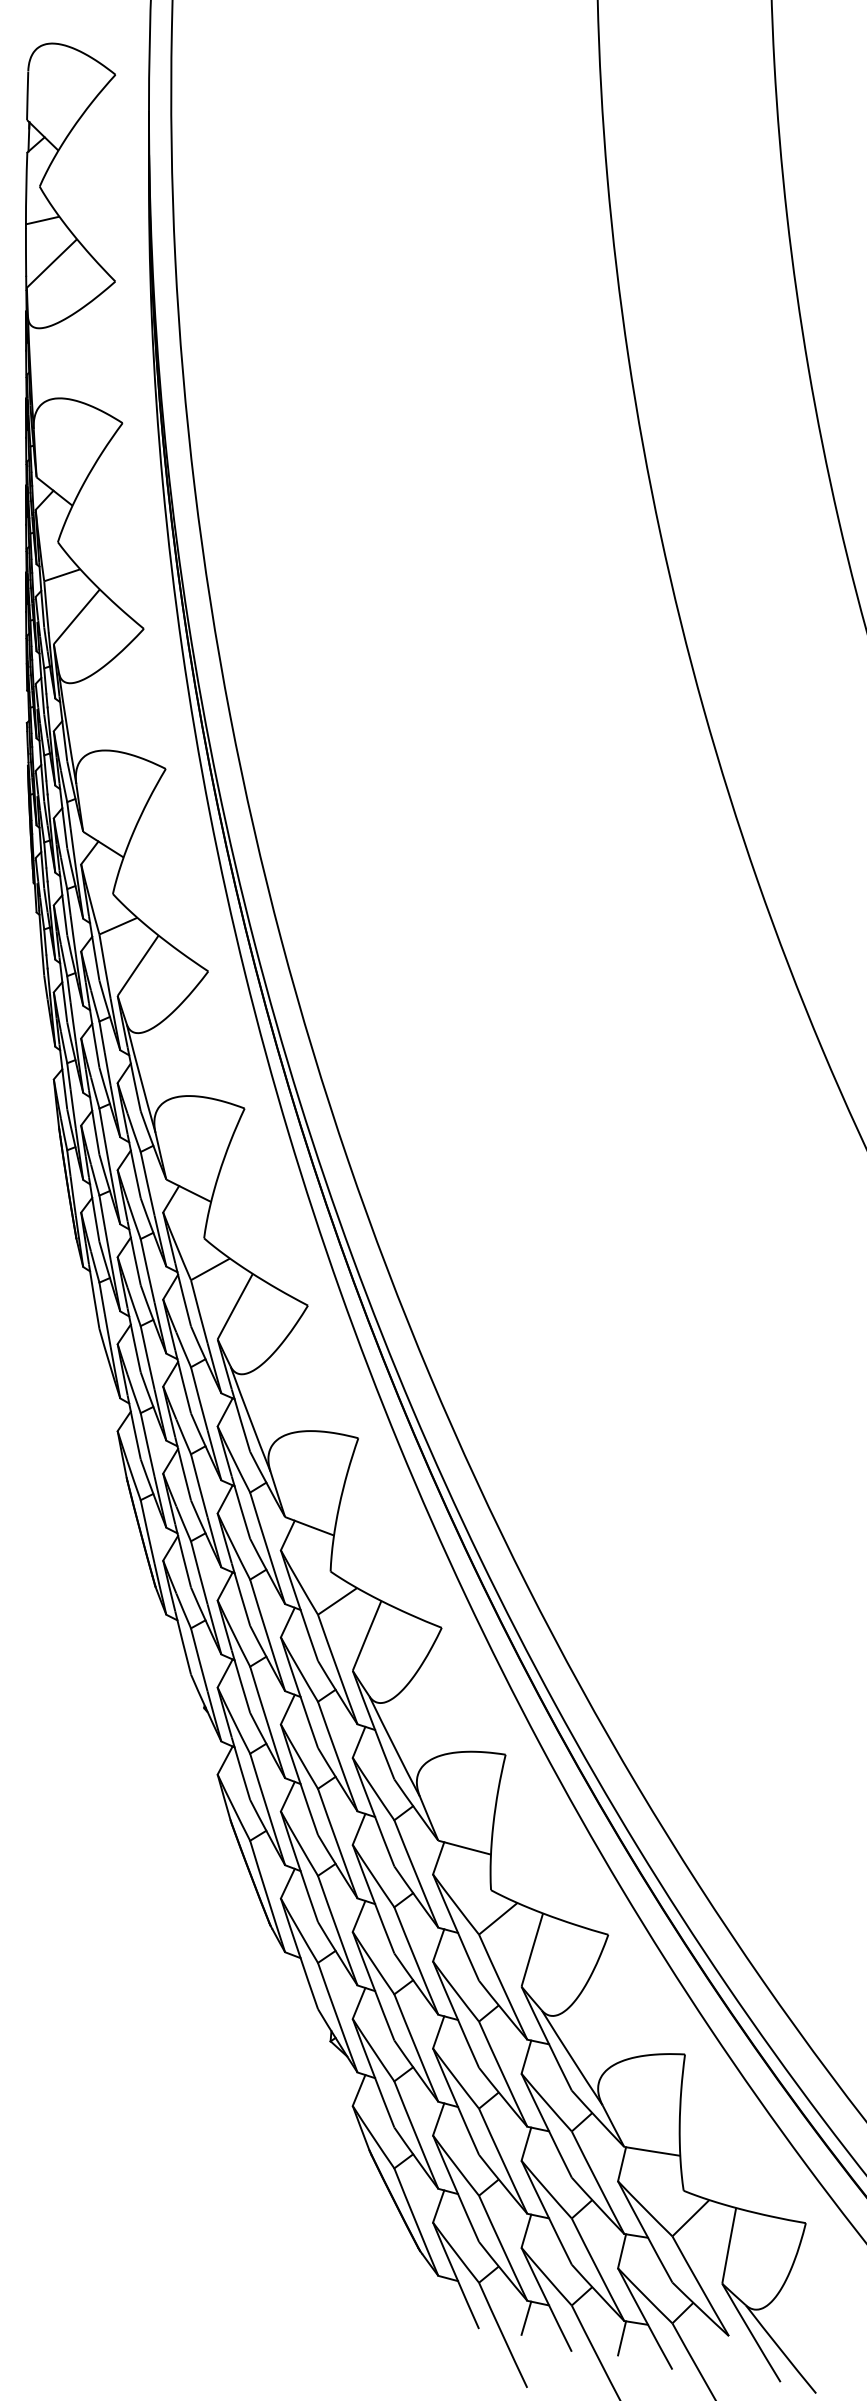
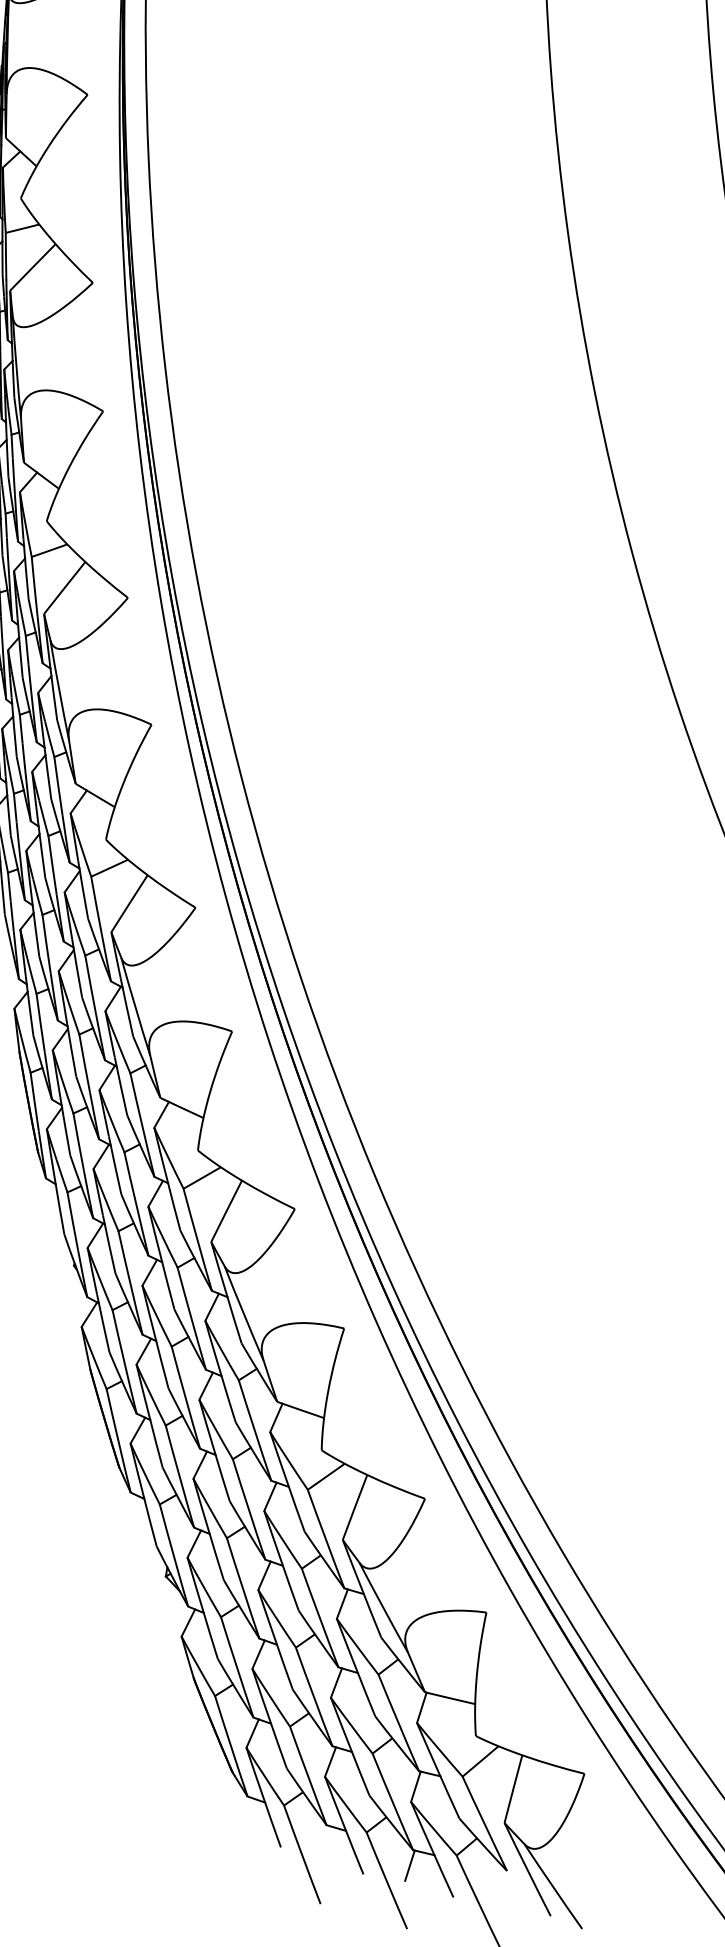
line: (526, 2317) -> (324, 1840), removed

